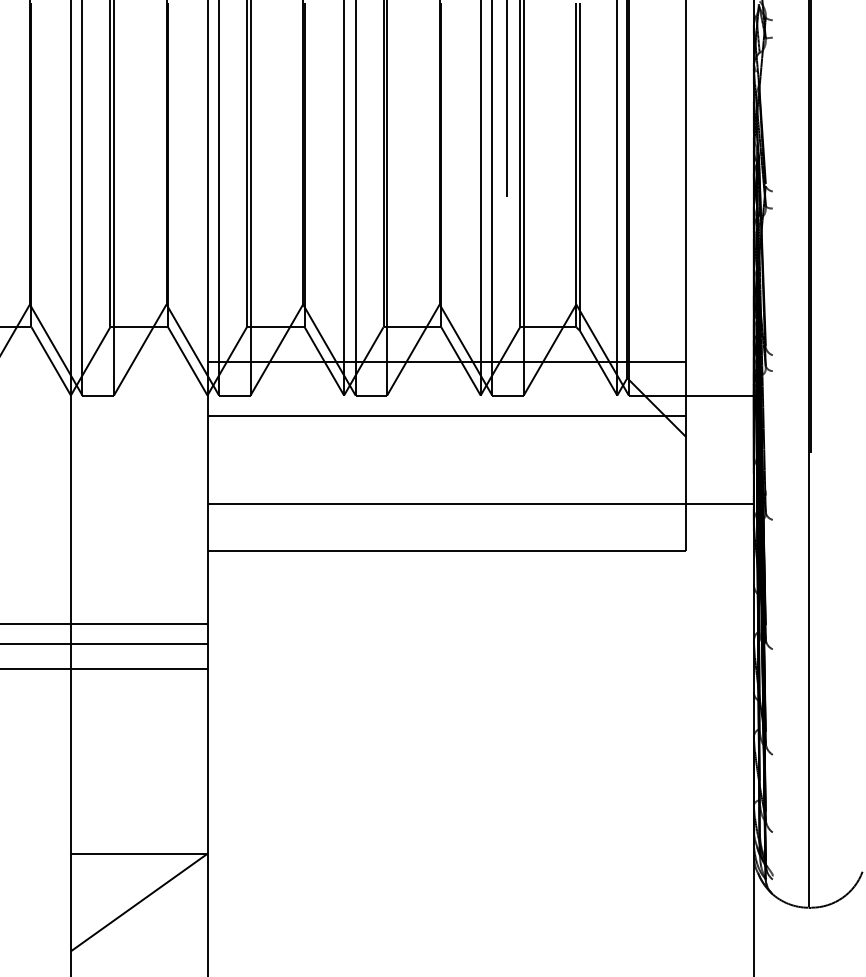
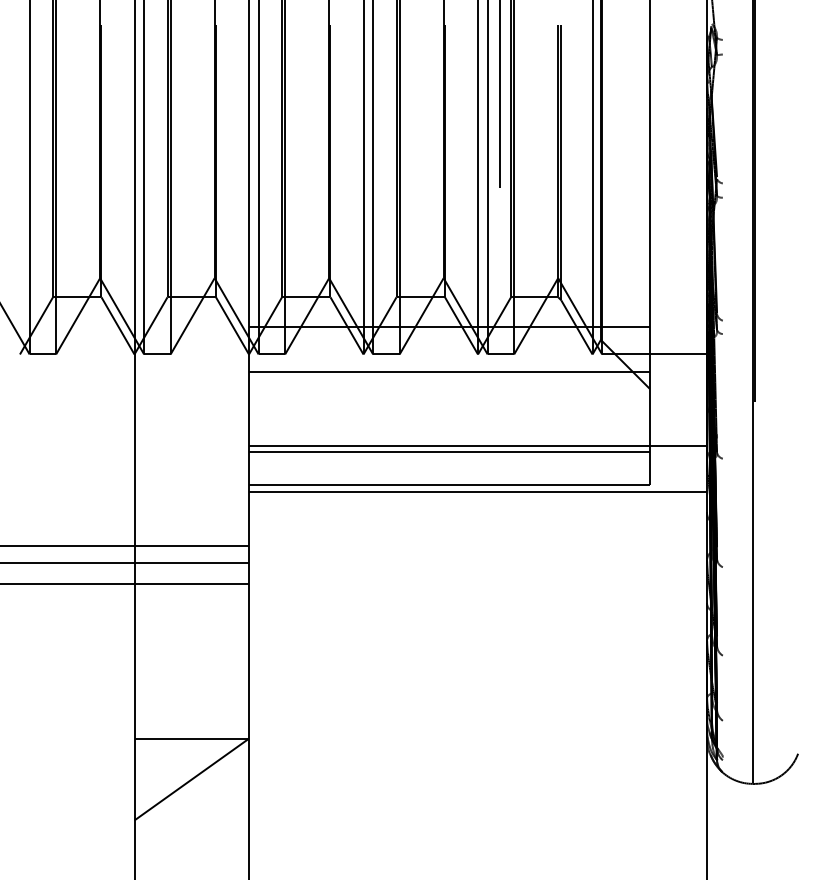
line: (446, 511) -> (449, 451), added
line: (481, 558) -> (478, 491), added

